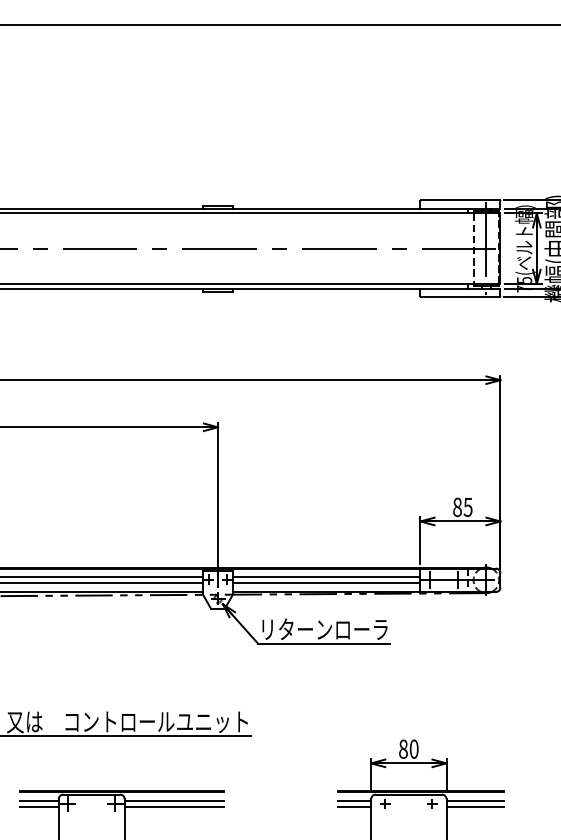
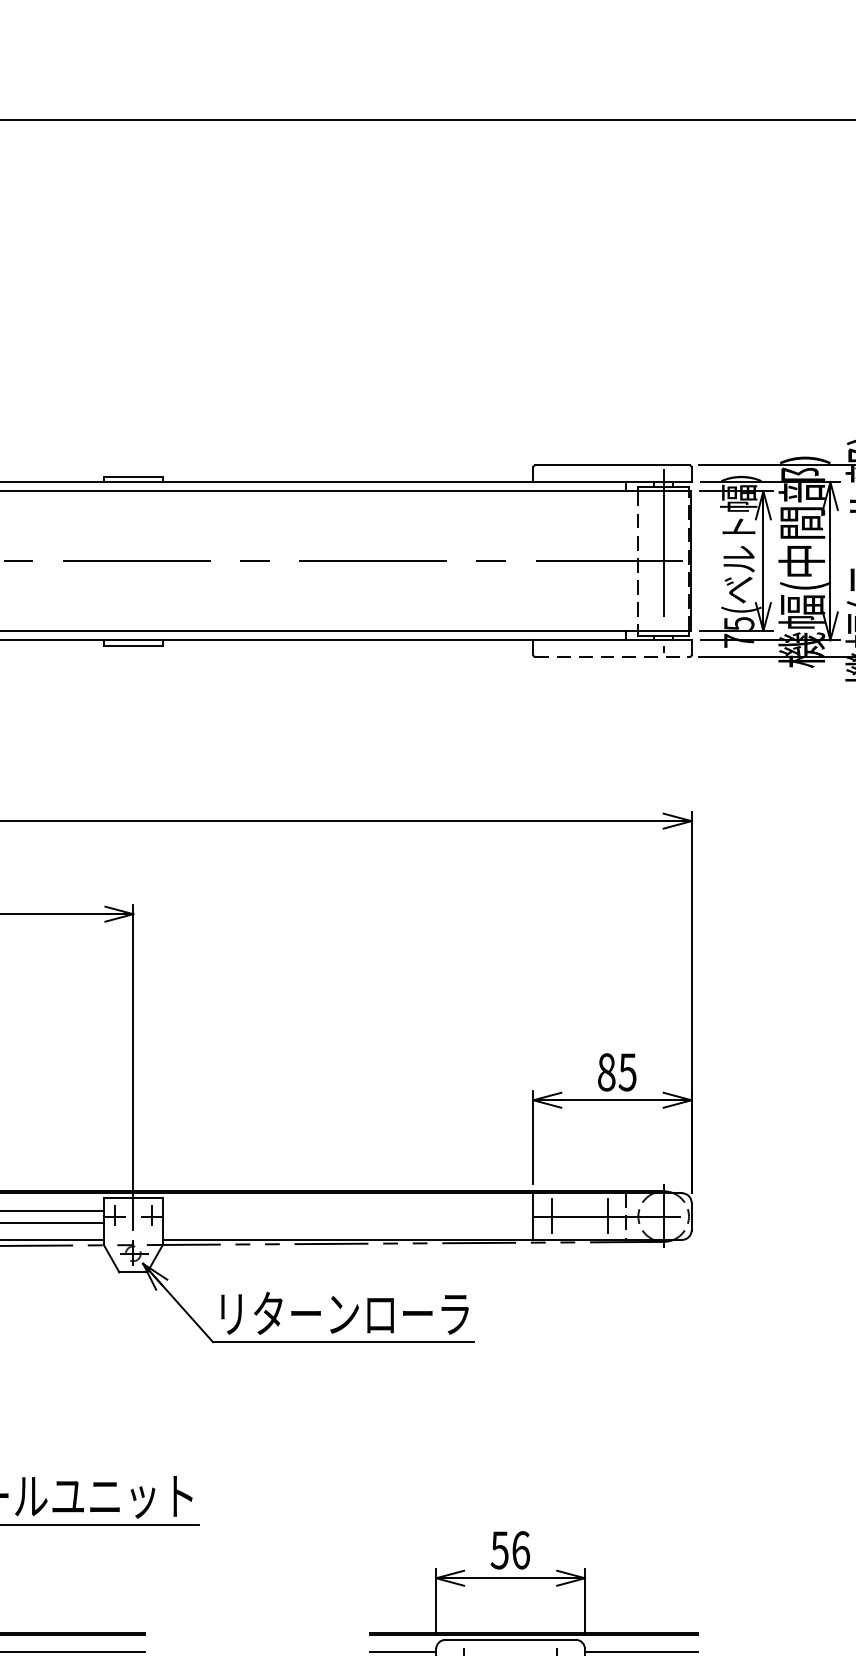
line: (460, 297) -> (612, 657), solid -> dashed
line: (326, 577) -> (347, 1210), removed
line: (326, 583) -> (347, 1222), removed
text: (408, 748) -> (509, 1548), 80 -> 56

